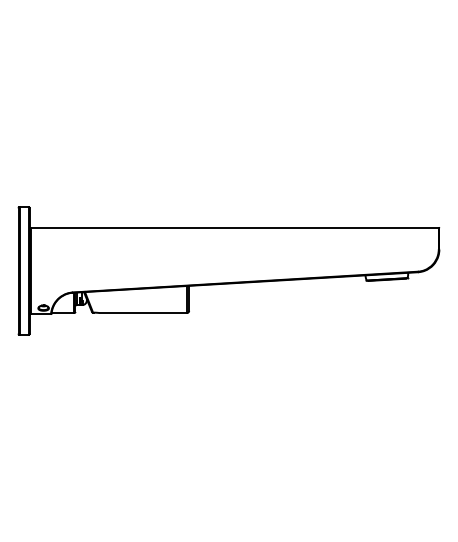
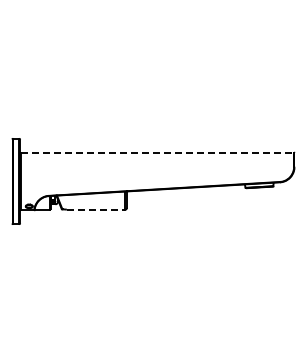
line: (234, 227) -> (157, 152), solid -> dashed
line: (143, 312) -> (96, 209), solid -> dashed

